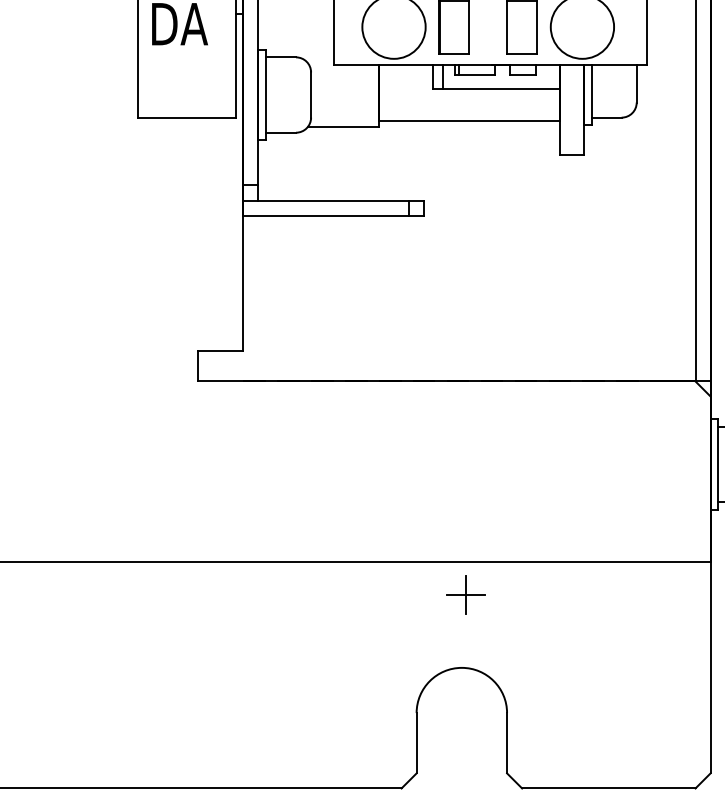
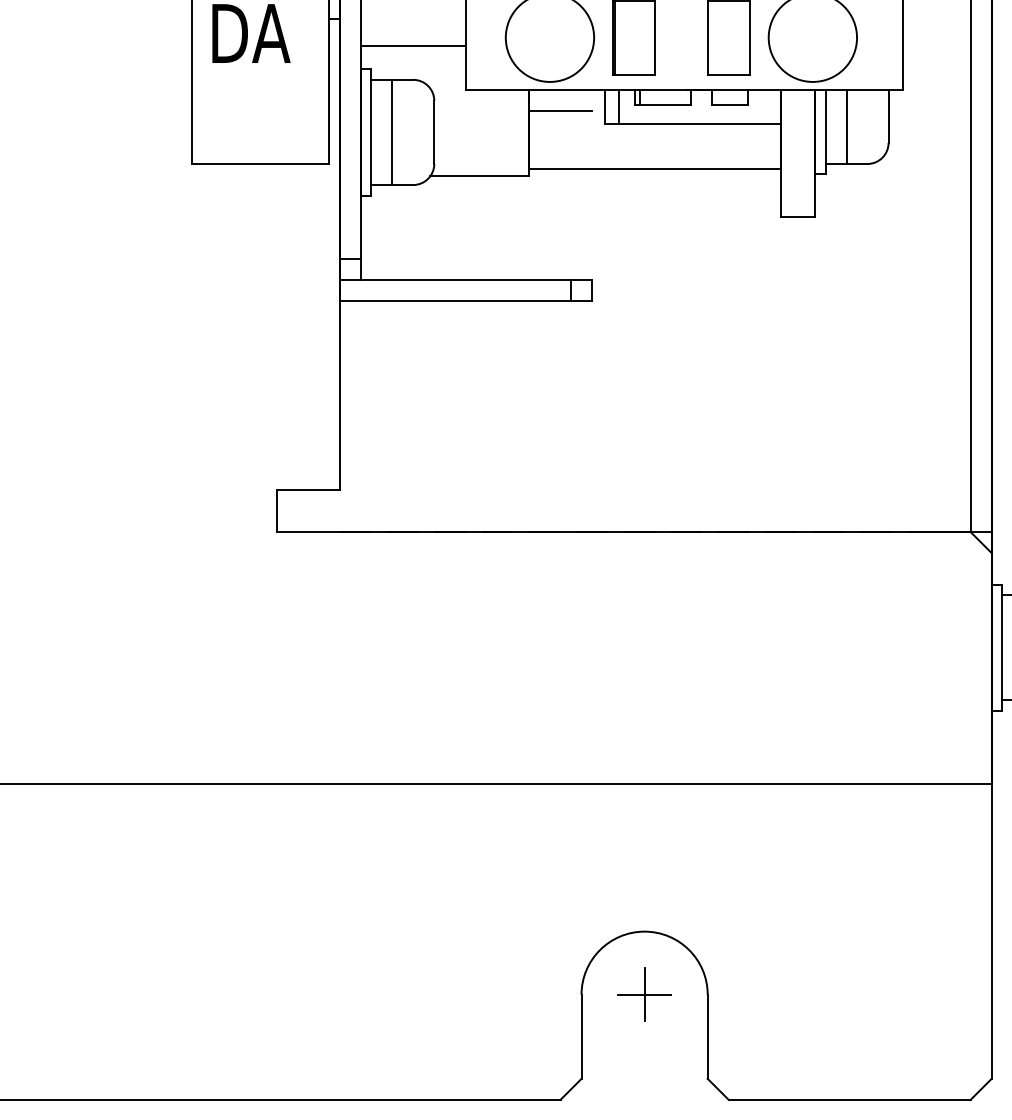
line: (295, 33) -> (412, 46), added
line: (401, 79) -> (560, 110), added
line: (606, 90) -> (846, 126), added
line: (280, 94) -> (391, 131), added
part: (465, 594) -> (644, 993), moved

